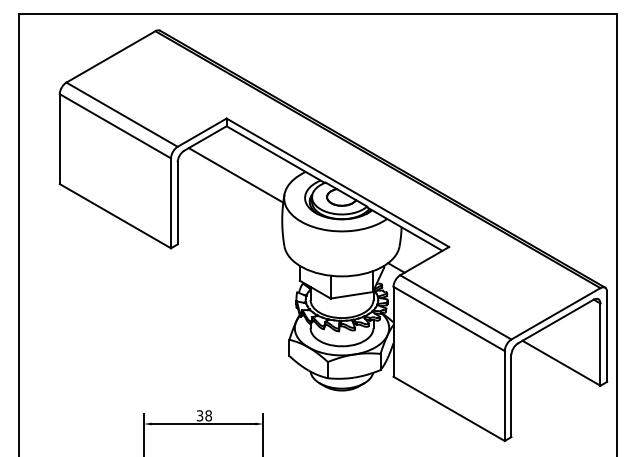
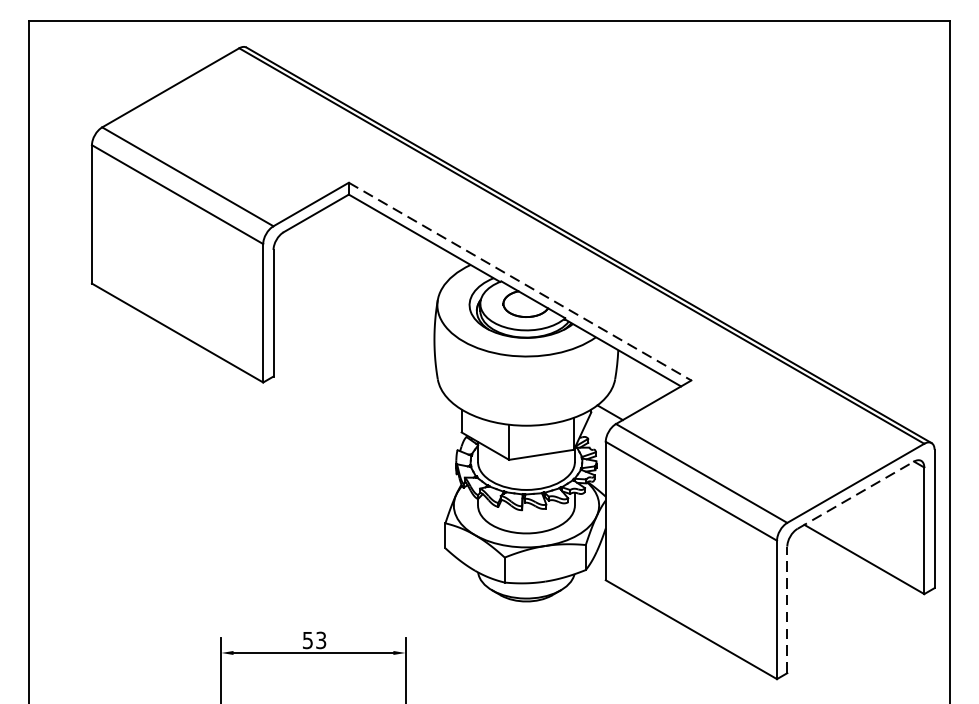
line: (235, 175) -> (362, 270), removed
line: (338, 183) -> (521, 282), solid -> dashed
line: (555, 321) -> (855, 495), solid -> dashed
line: (511, 395) -> (787, 609), solid -> dashed
text: (204, 415) -> (314, 639), 38 -> 53

